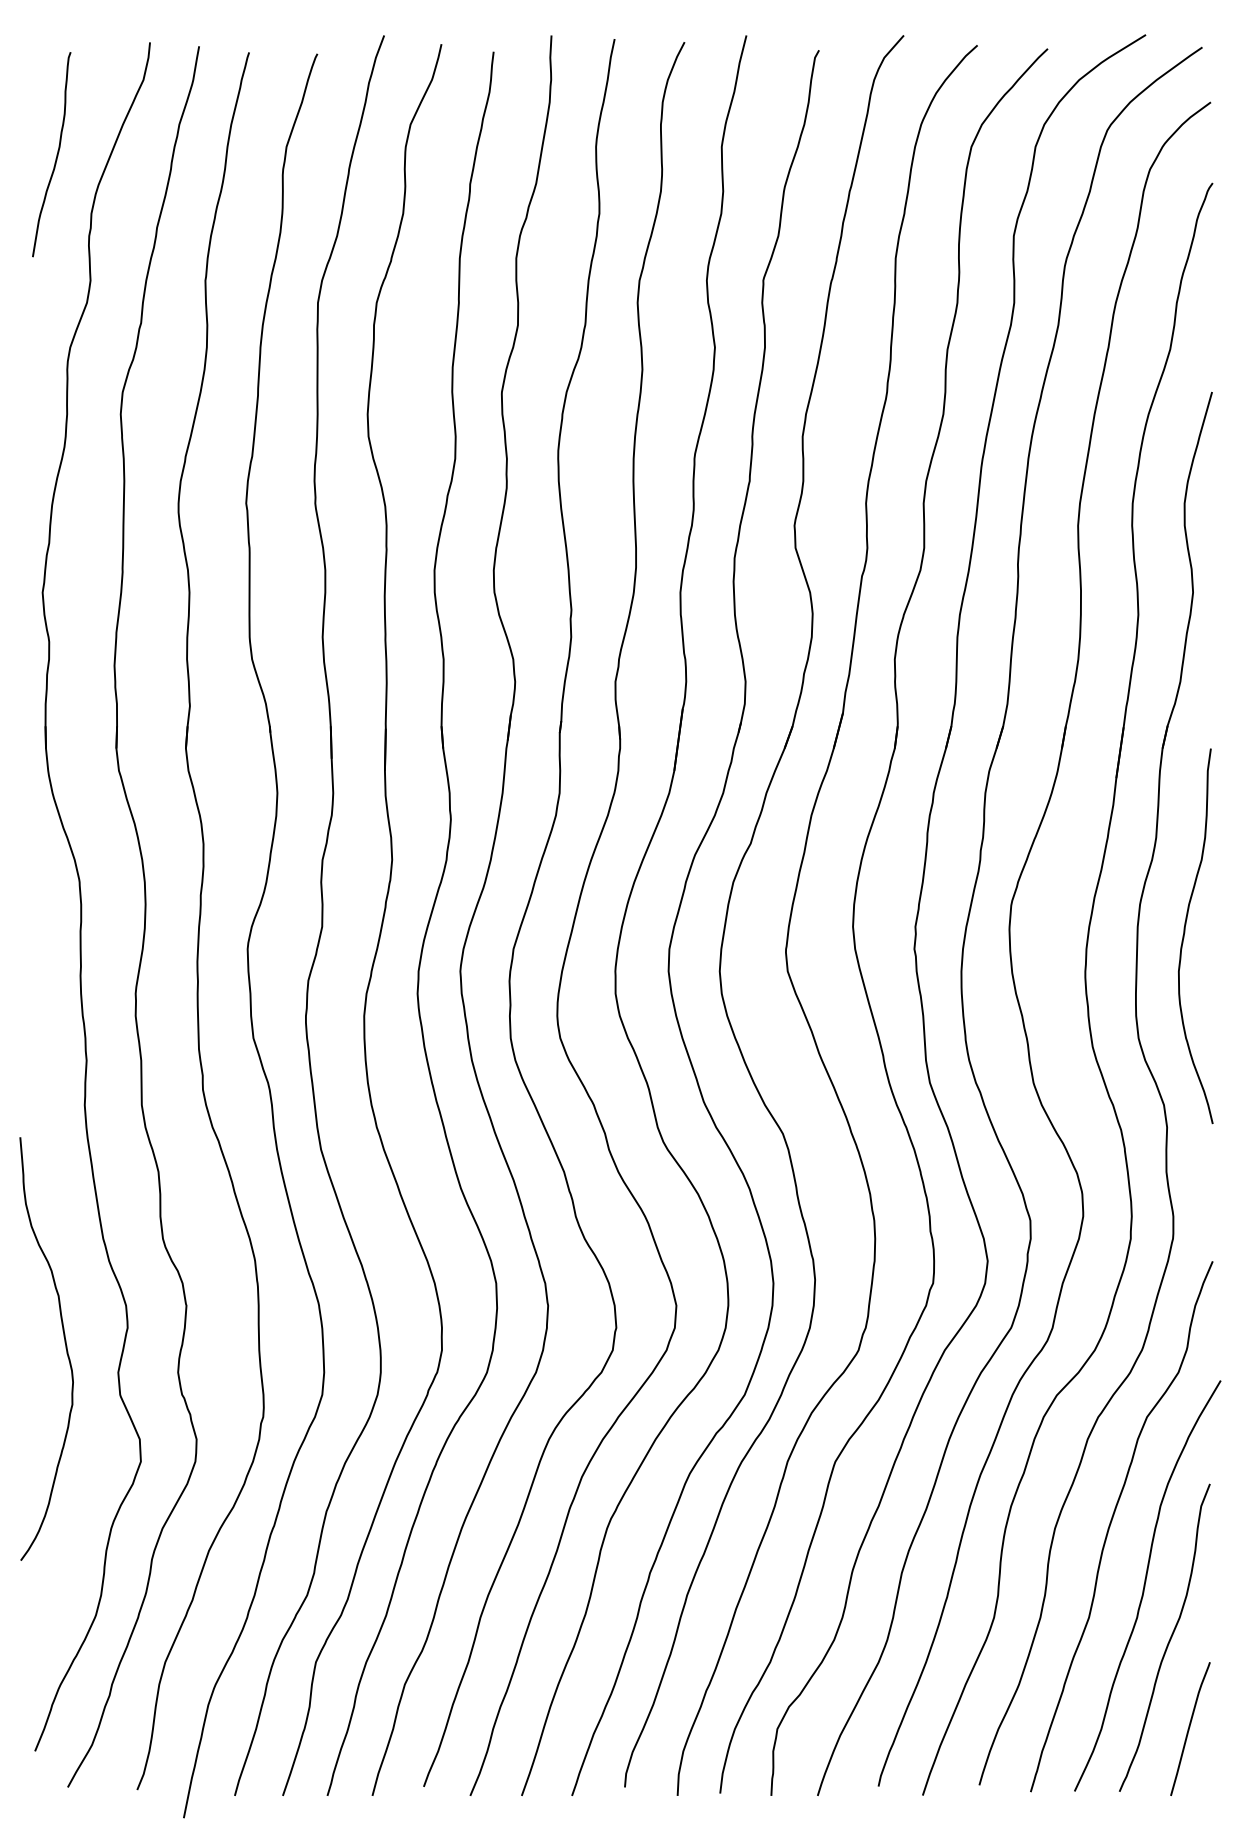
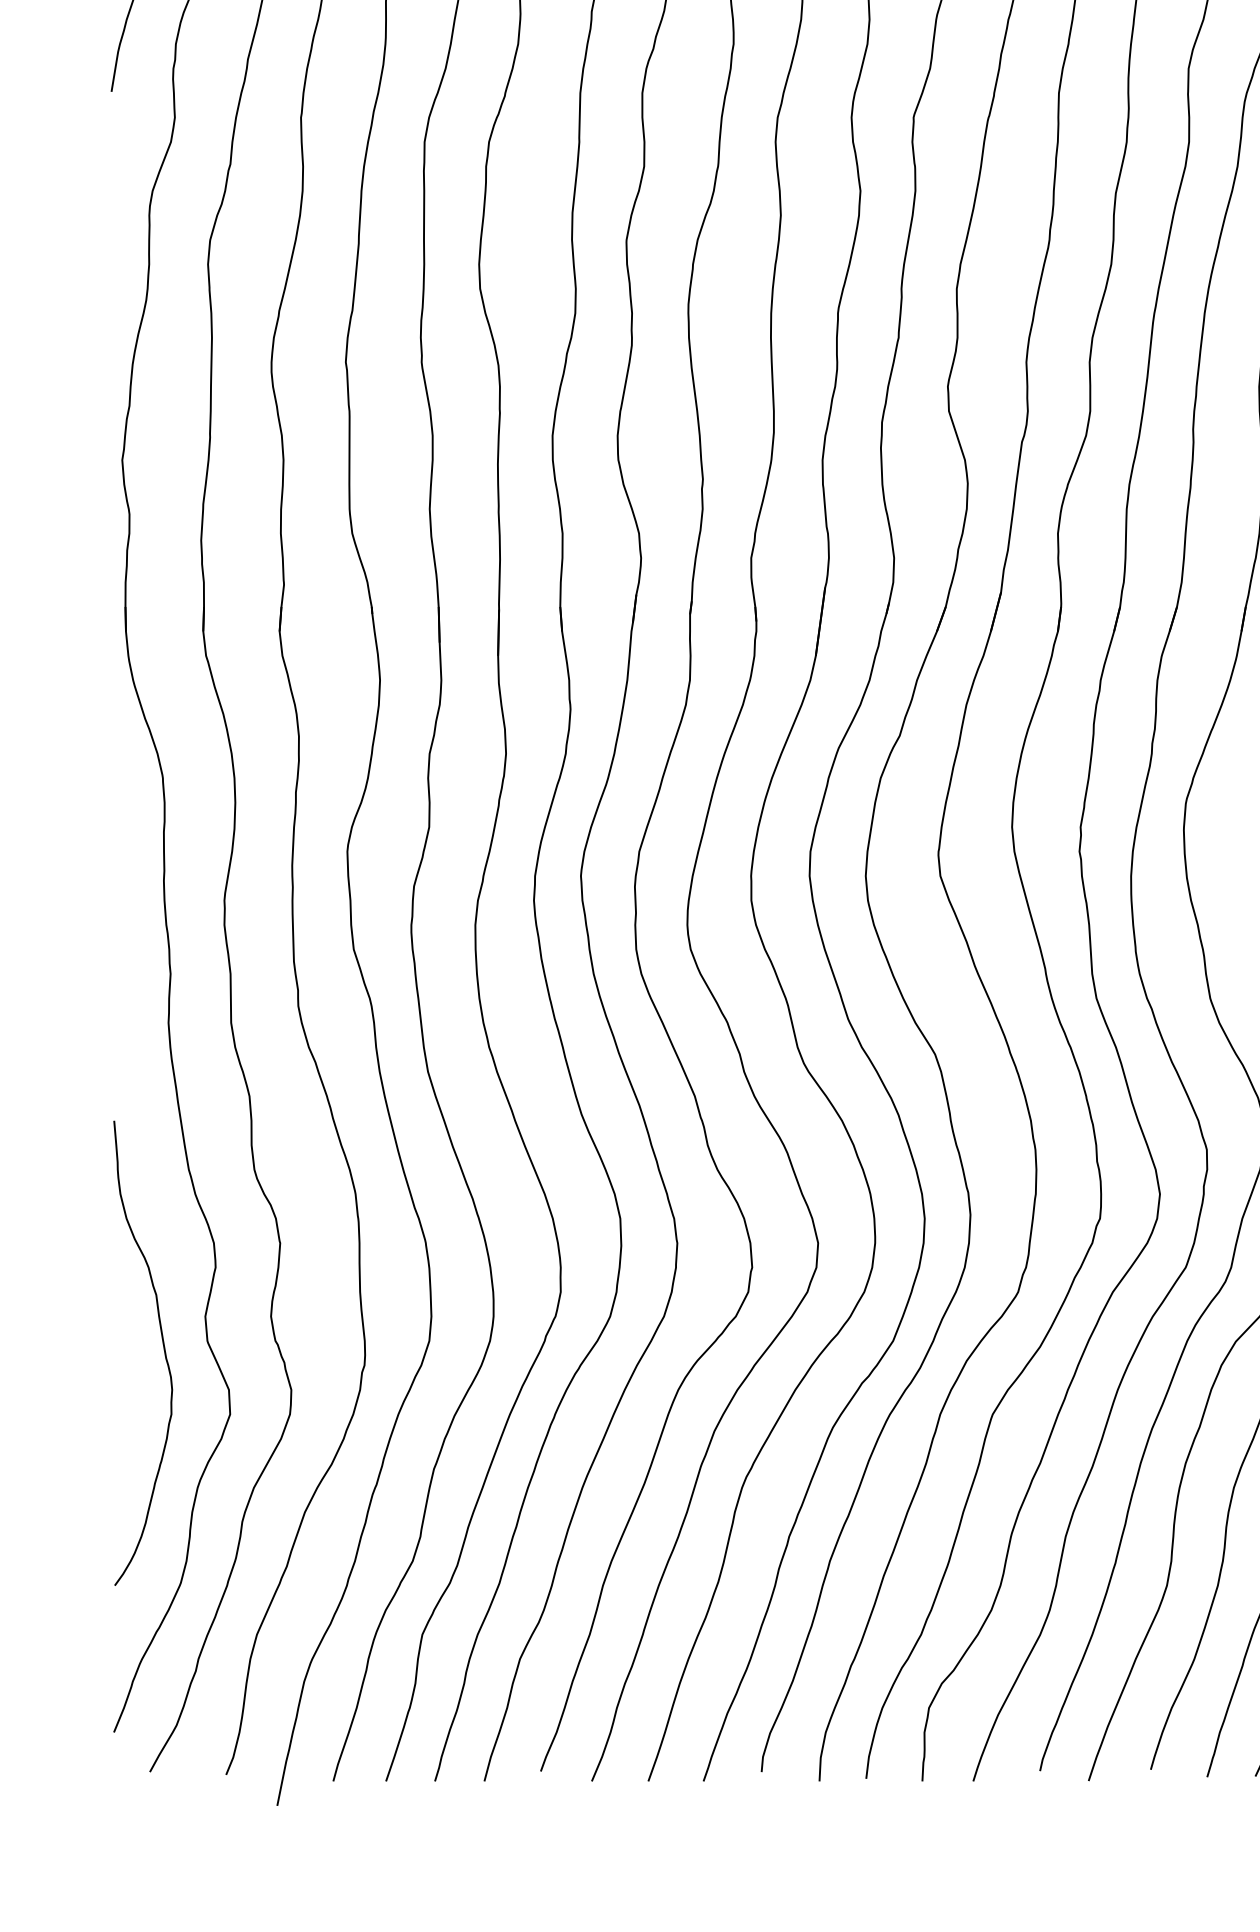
curve: (64, 1342) -> (162, 1346), moved

